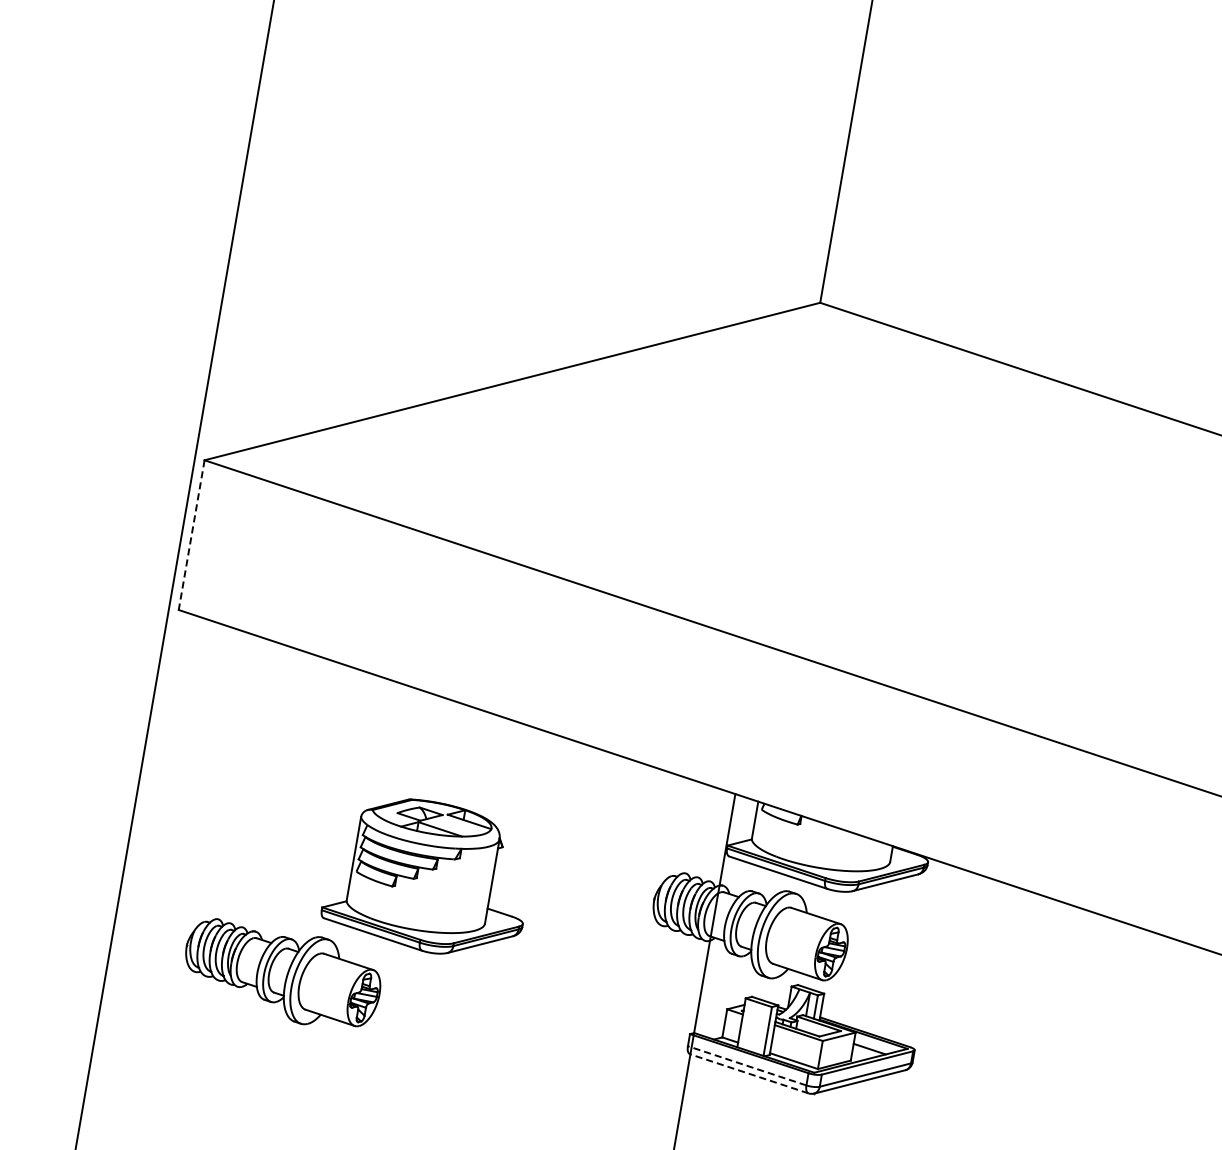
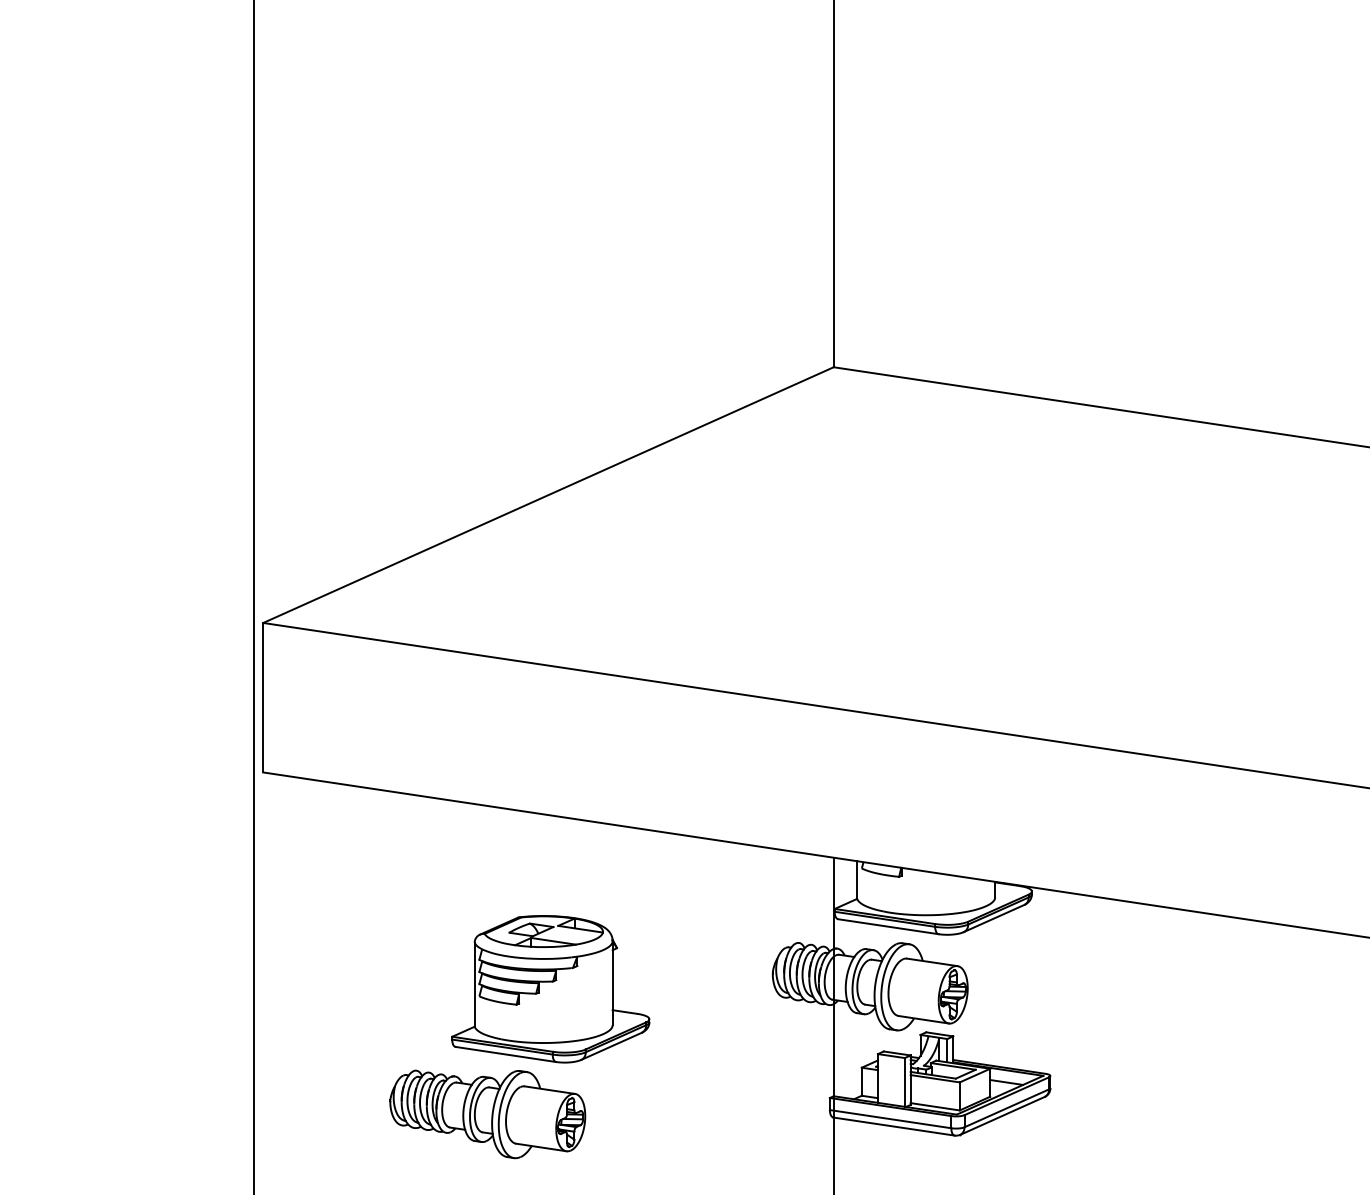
line: (191, 534) -> (263, 697), dashed -> solid
part: (281, 975) -> (487, 1114), moved
line: (746, 1066) -> (890, 1119), dashed -> solid
line: (748, 1073) -> (893, 1126), dashed -> solid

